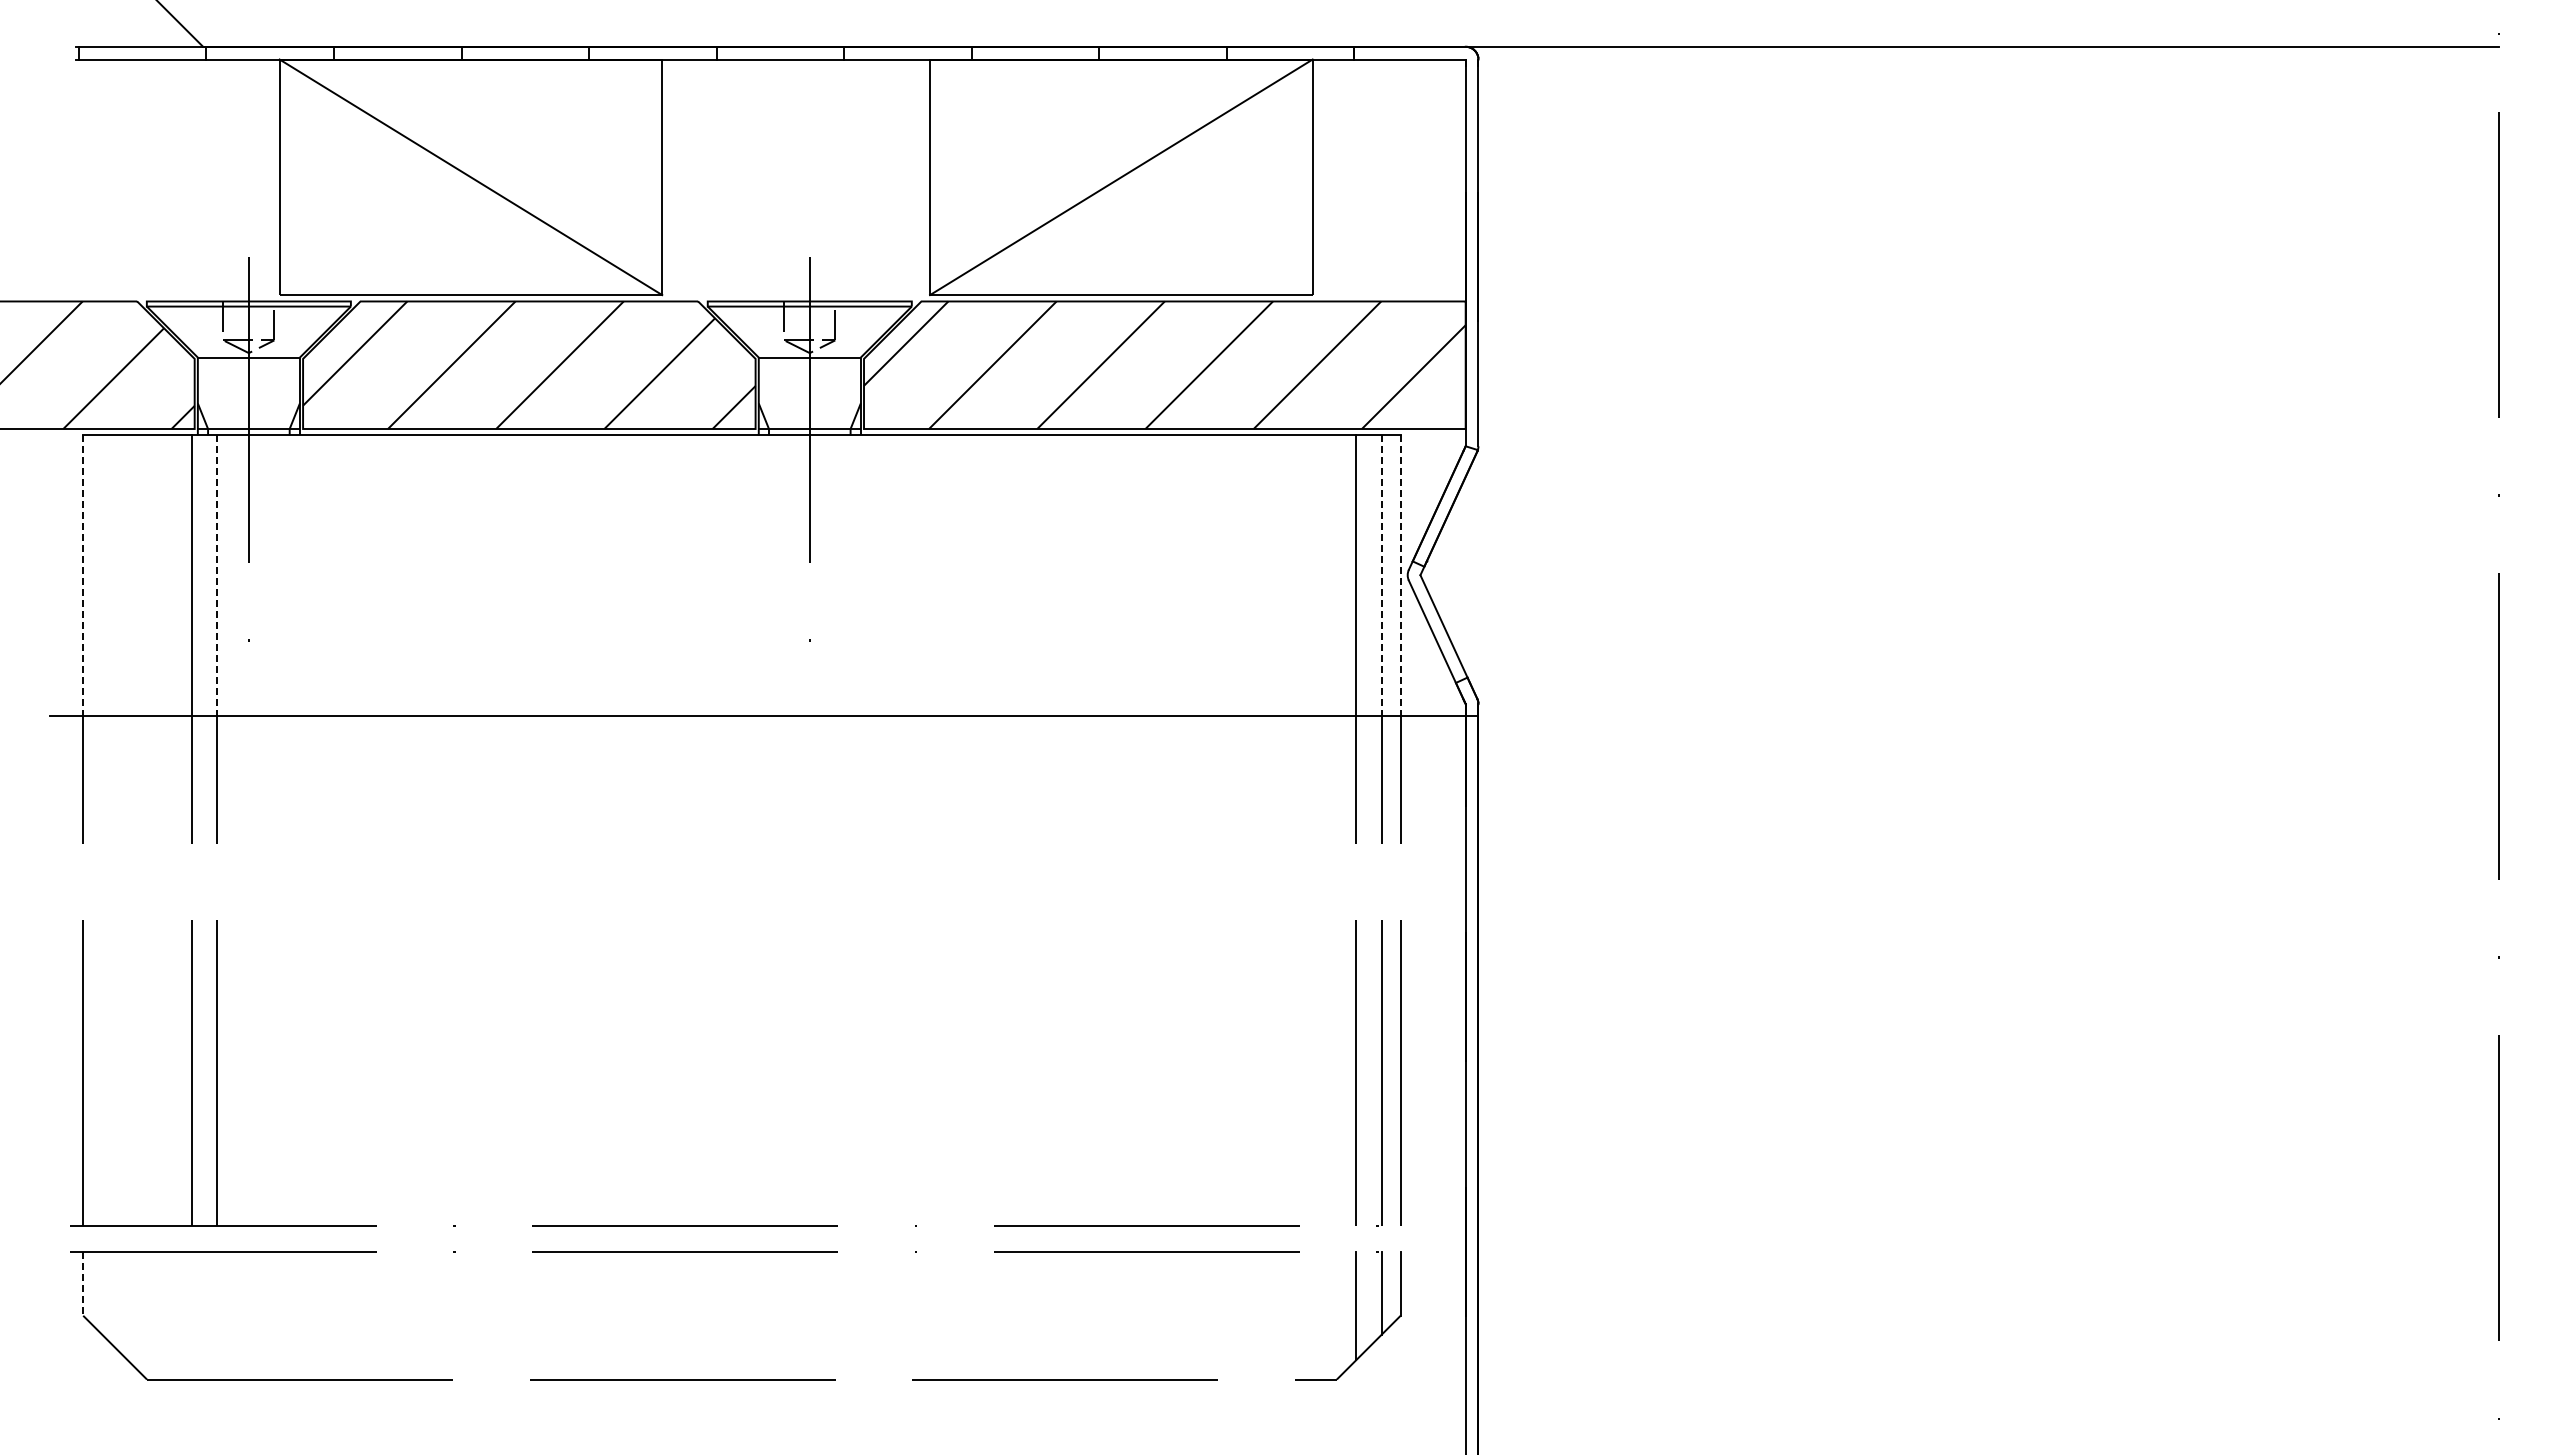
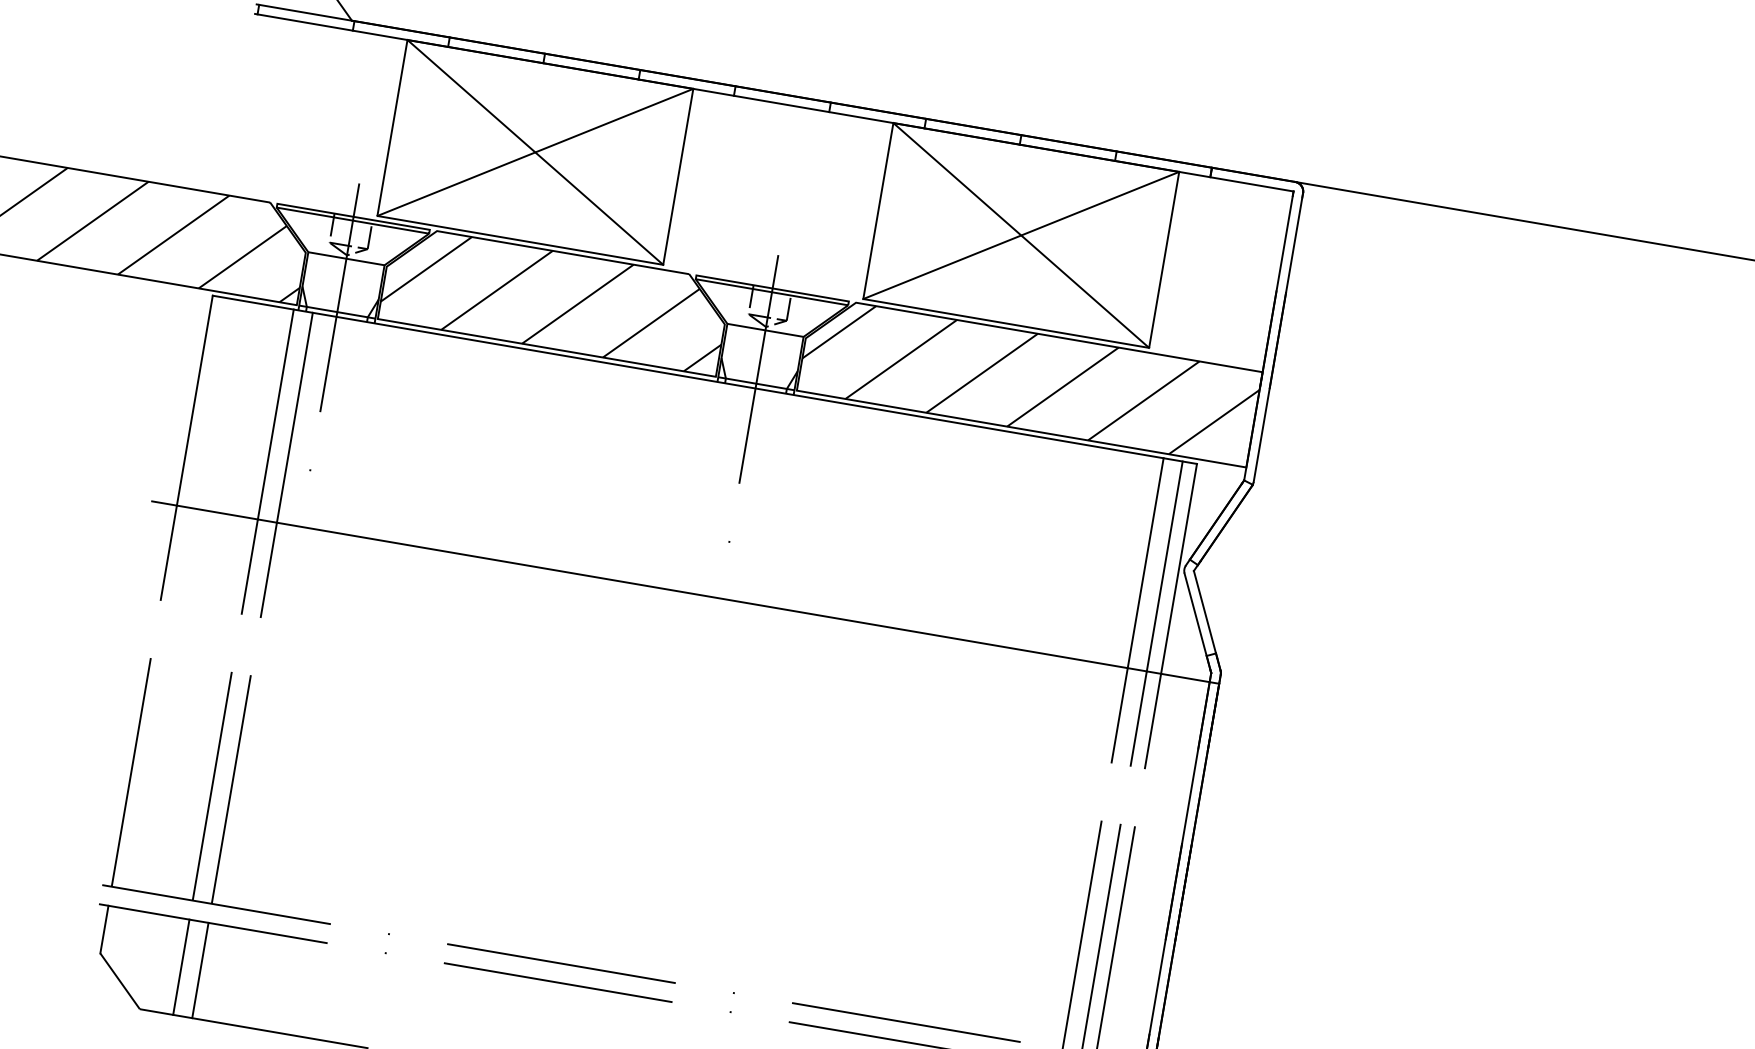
line: (470, 177) -> (535, 152), added
line: (1121, 177) -> (1021, 235), added
line: (83, 576) -> (194, 401), dashed -> solid
line: (217, 576) -> (295, 418), dashed -> solid
line: (1381, 576) -> (1164, 566), dashed -> solid
line: (1400, 576) -> (1178, 569), dashed -> solid
line: (83, 1283) -> (104, 929), dashed -> solid
line: (191, 1315) -> (181, 967), added
line: (217, 1315) -> (200, 970), added

